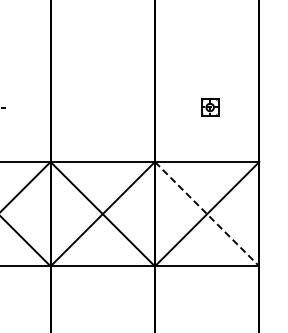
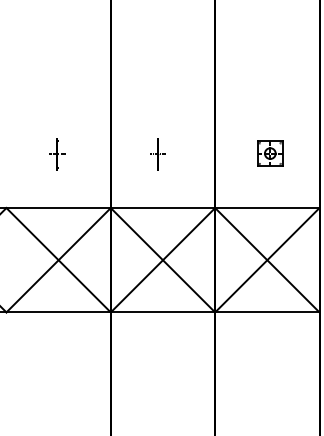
part: (210, 107) -> (270, 153), size x1.43
part: (97, 108) -> (157, 154), added
line: (207, 214) -> (267, 260), dashed -> solid

